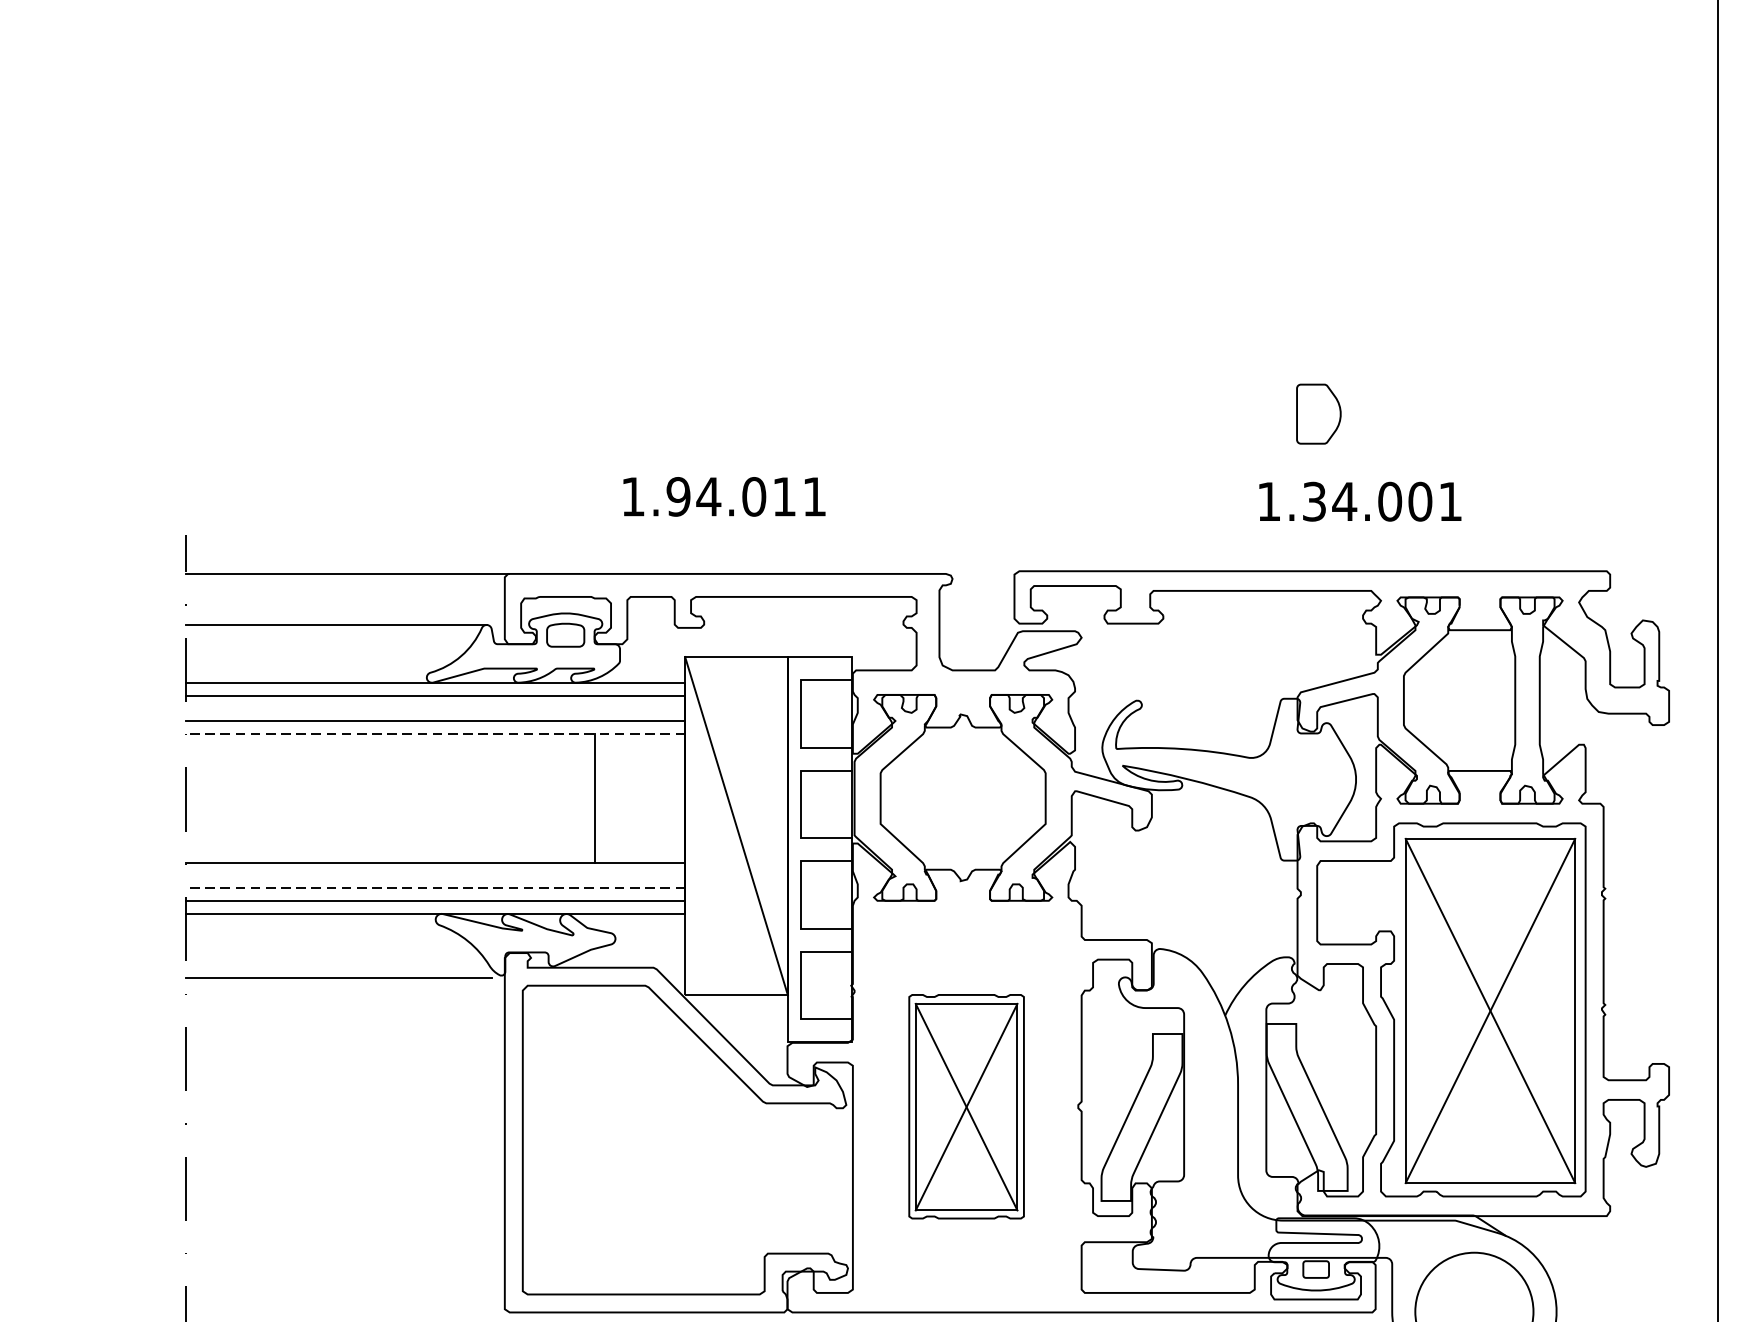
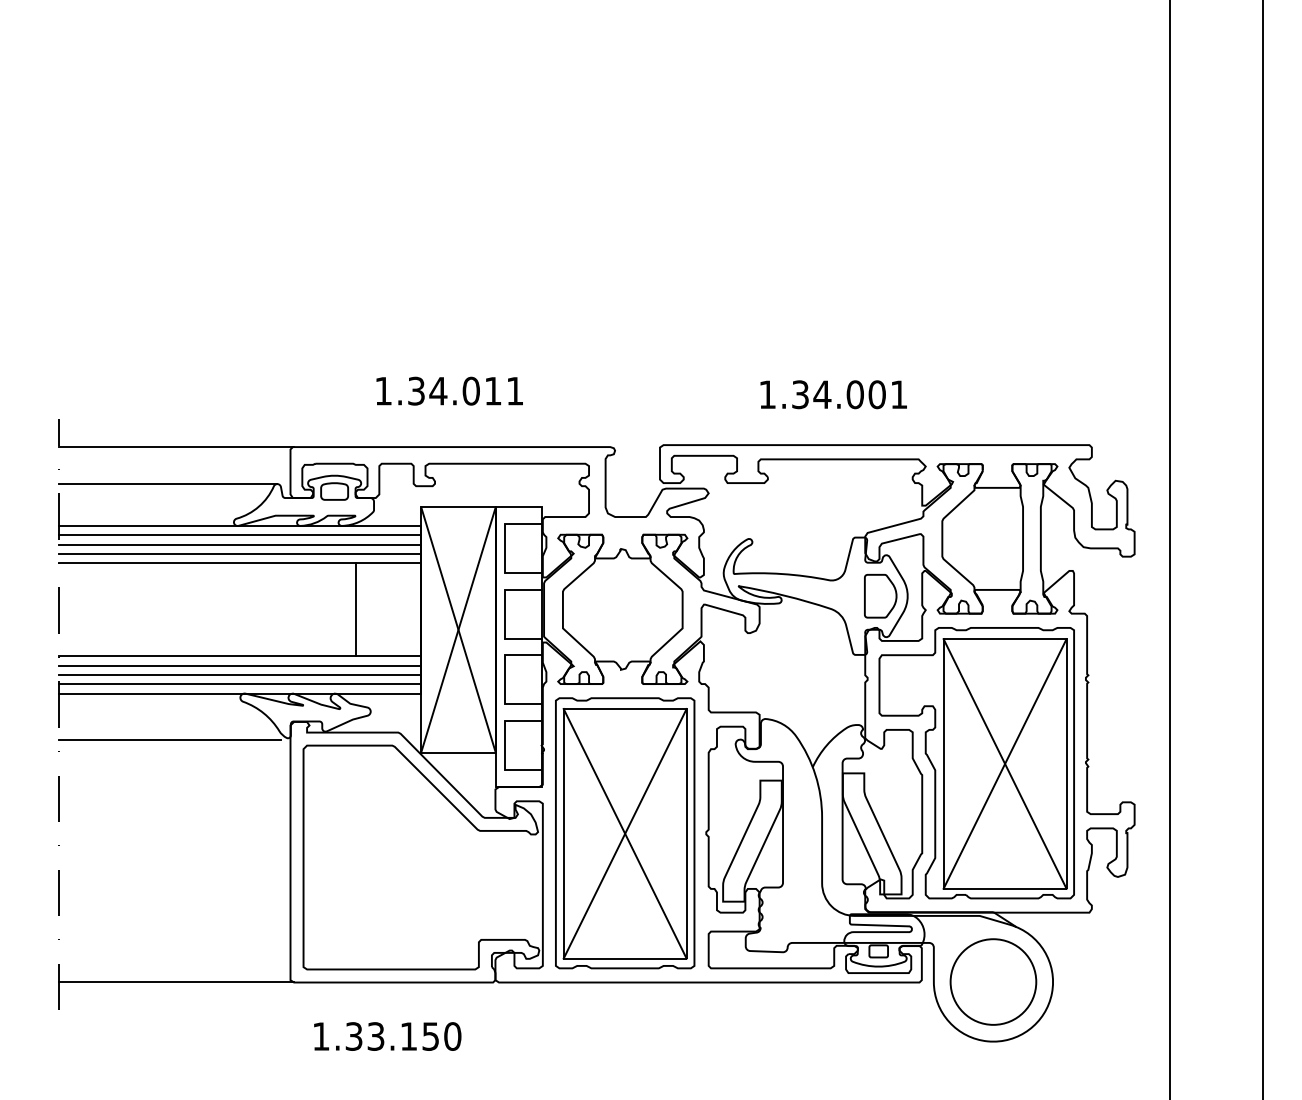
part: (1318, 413) -> (880, 595), moved
text: (678, 495) -> (416, 390), 1.94.011 -> 1.34.011
text: (1359, 501) -> (833, 394), moved
line: (435, 708) -> (240, 544), added
line: (435, 734) -> (240, 563), dashed -> solid
line: (736, 825) -> (458, 629), added
line: (435, 875) -> (240, 665), added
line: (435, 887) -> (240, 674), dashed -> solid
part: (966, 1106) -> (625, 833), size x1.67
line: (347, 1312) -> (176, 982), added

